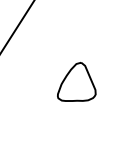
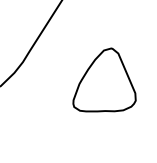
part: (76, 81) -> (104, 79), size x1.67

